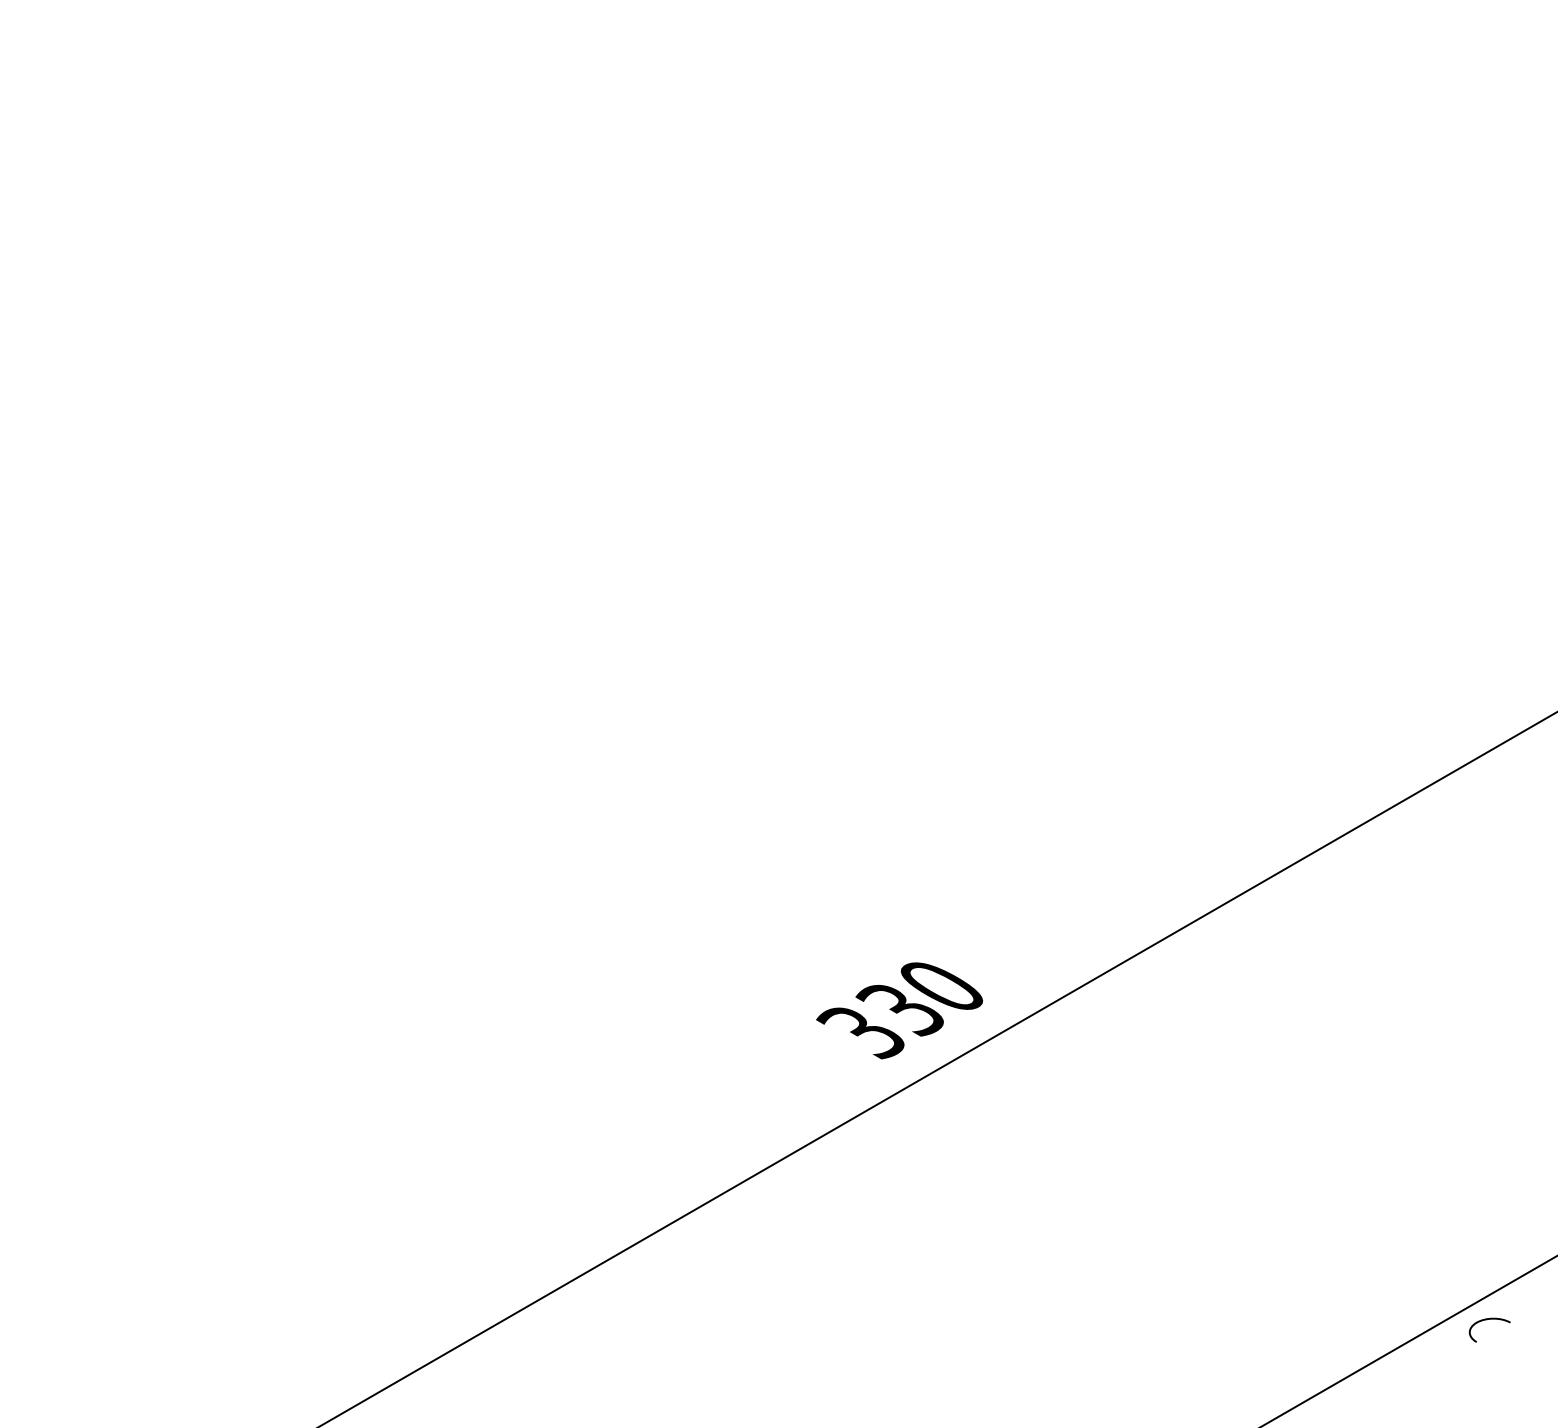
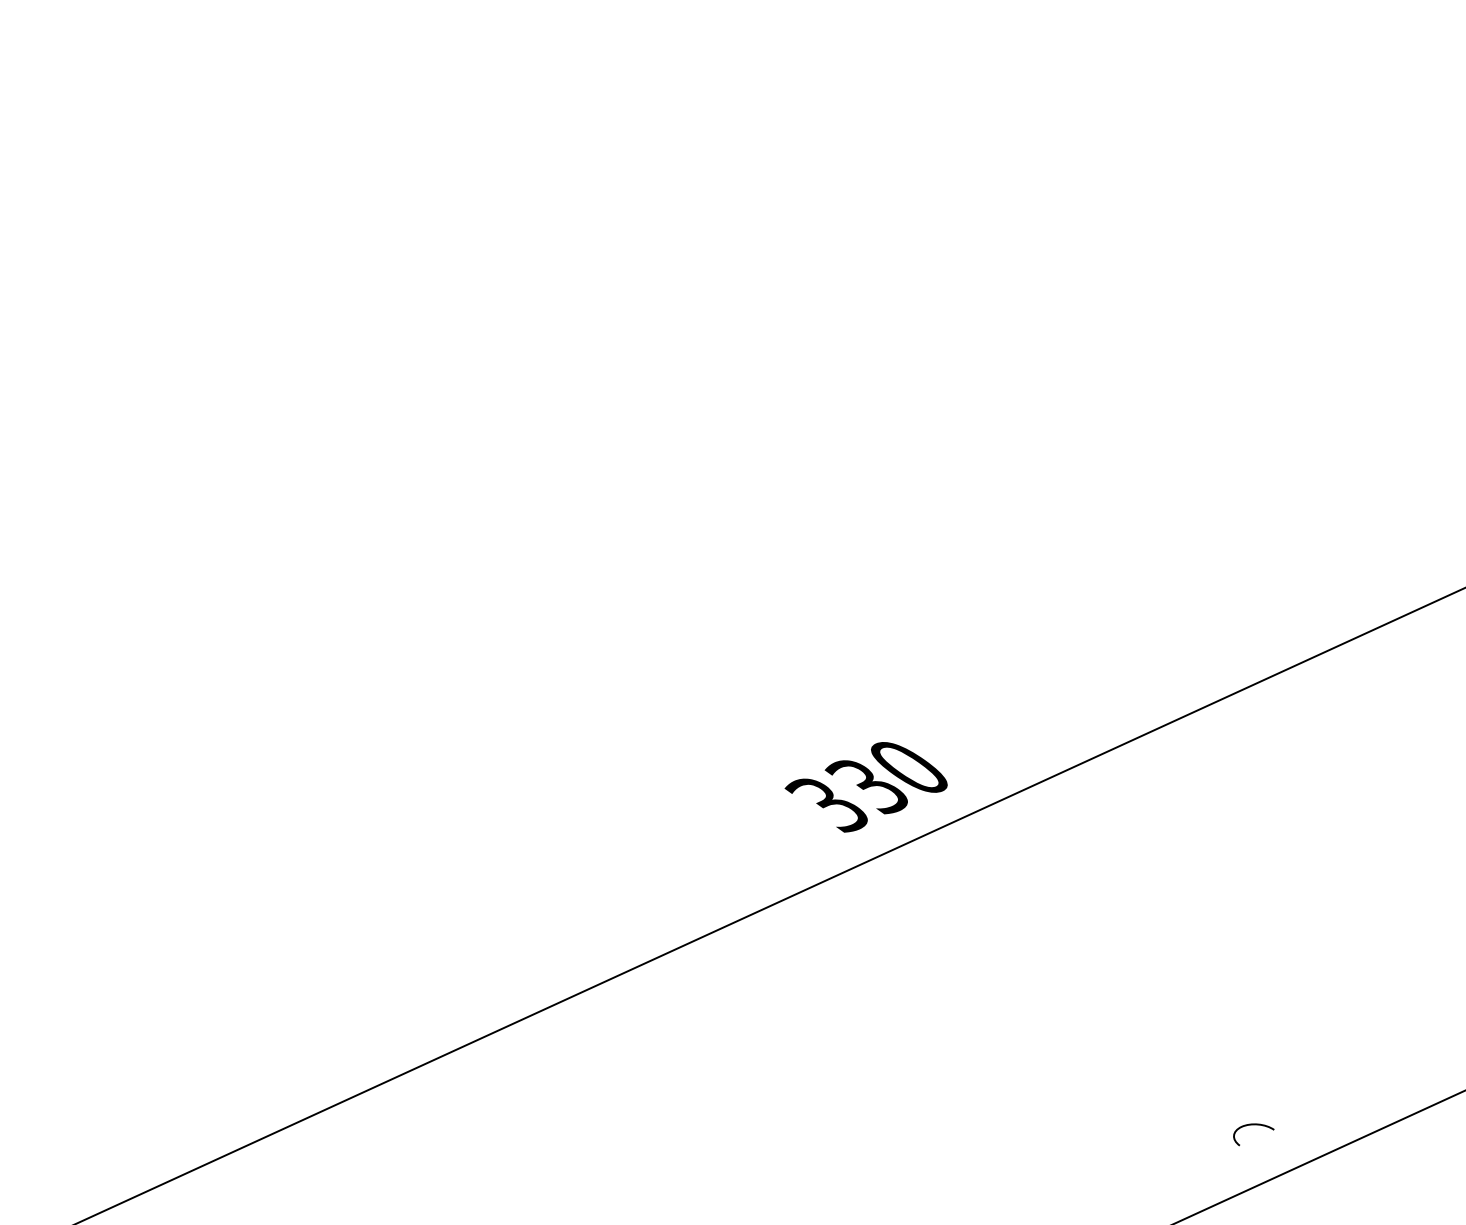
curve: (1486, 1320) -> (1251, 1125), moved

